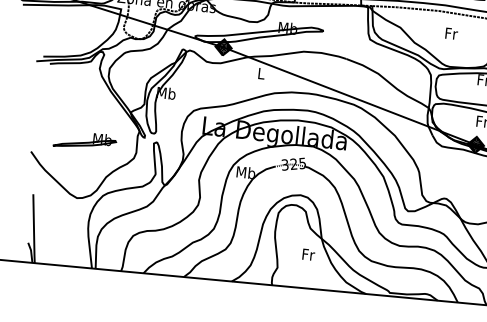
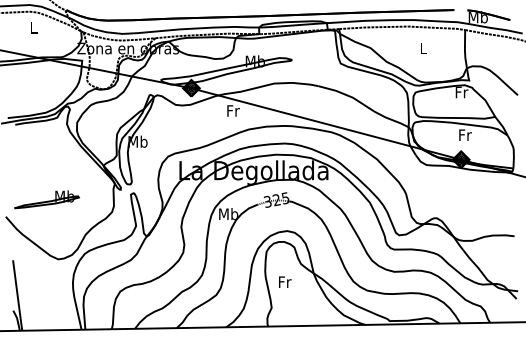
text: (451, 33) -> (423, 48), Fr -> L
text: (261, 73) -> (233, 110), L -> Fr
part: (84, 140) -> (46, 199), moved
text: (309, 254) -> (285, 281), moved

